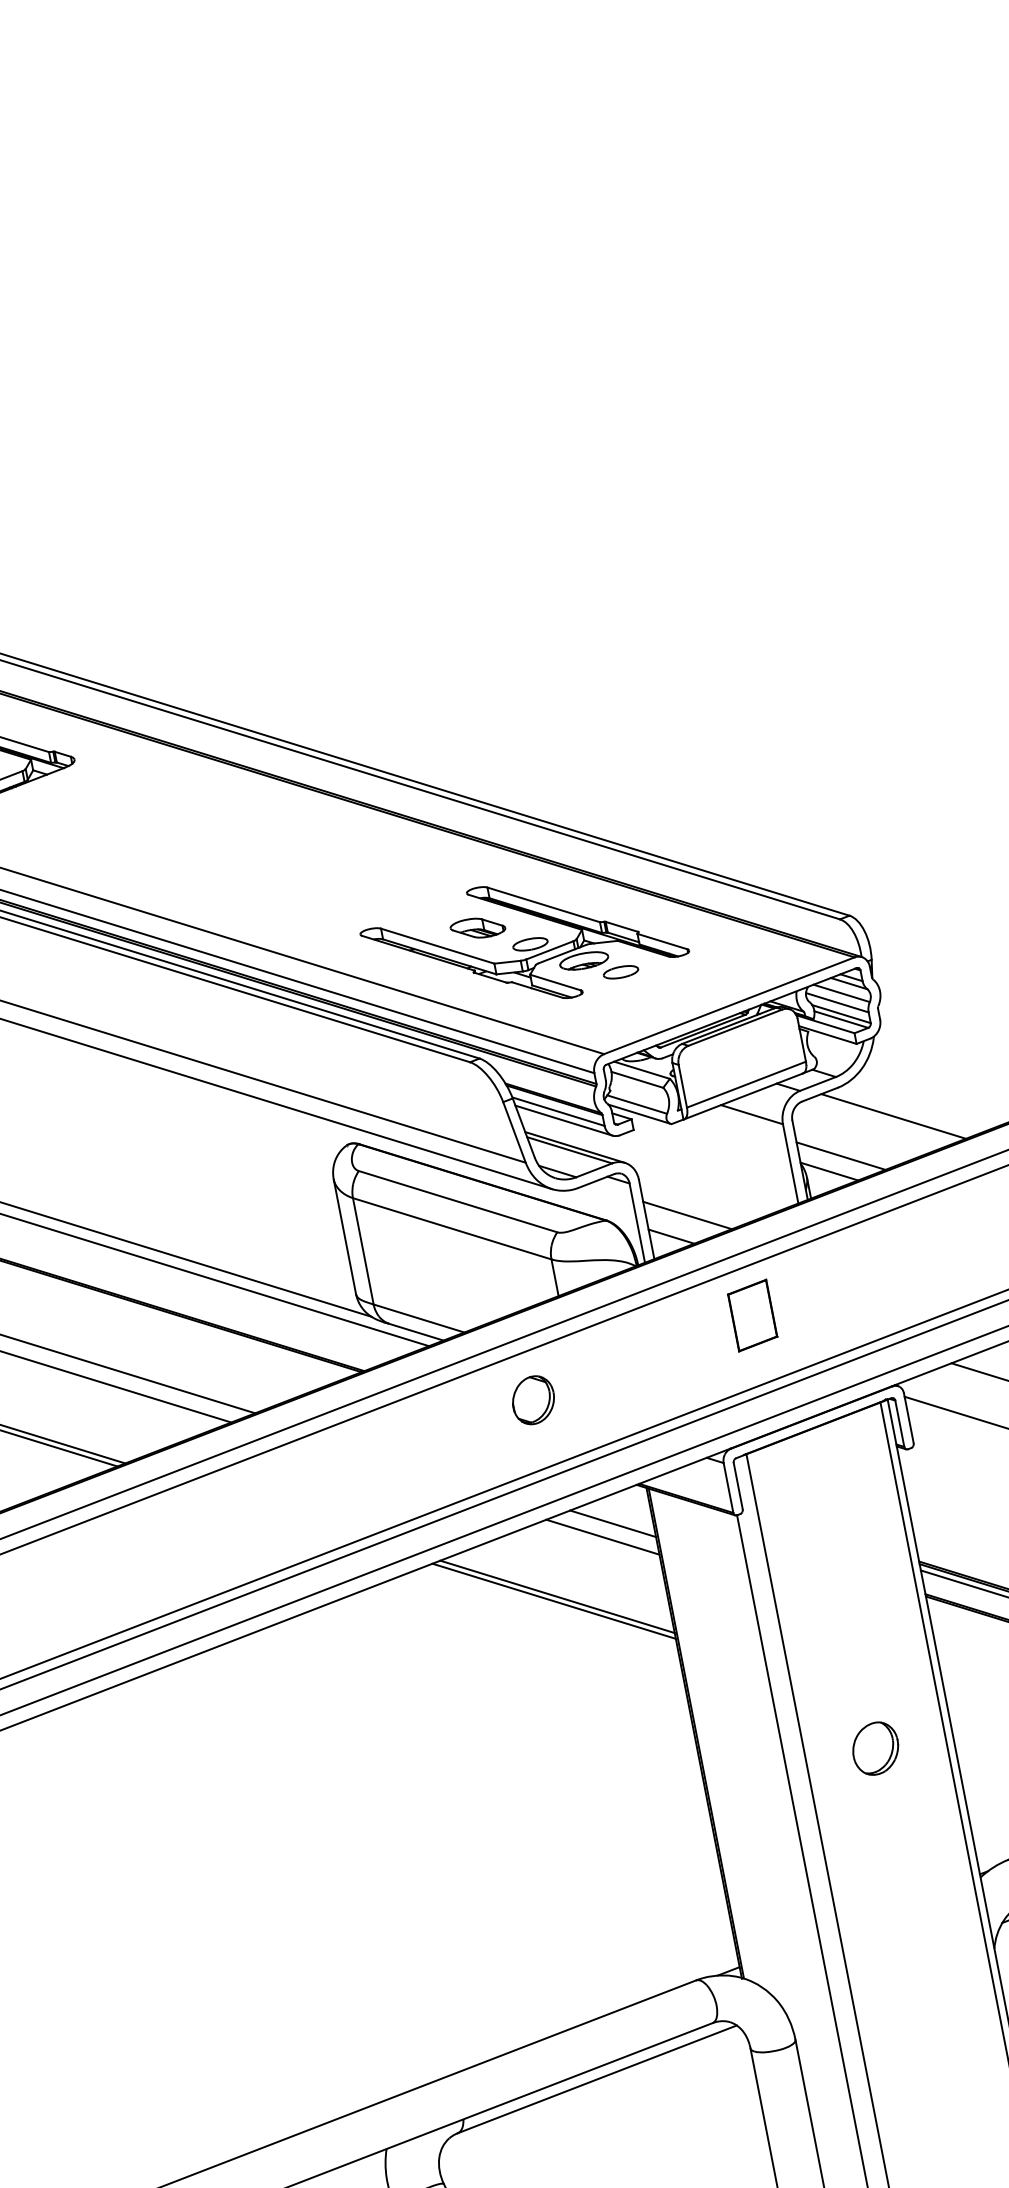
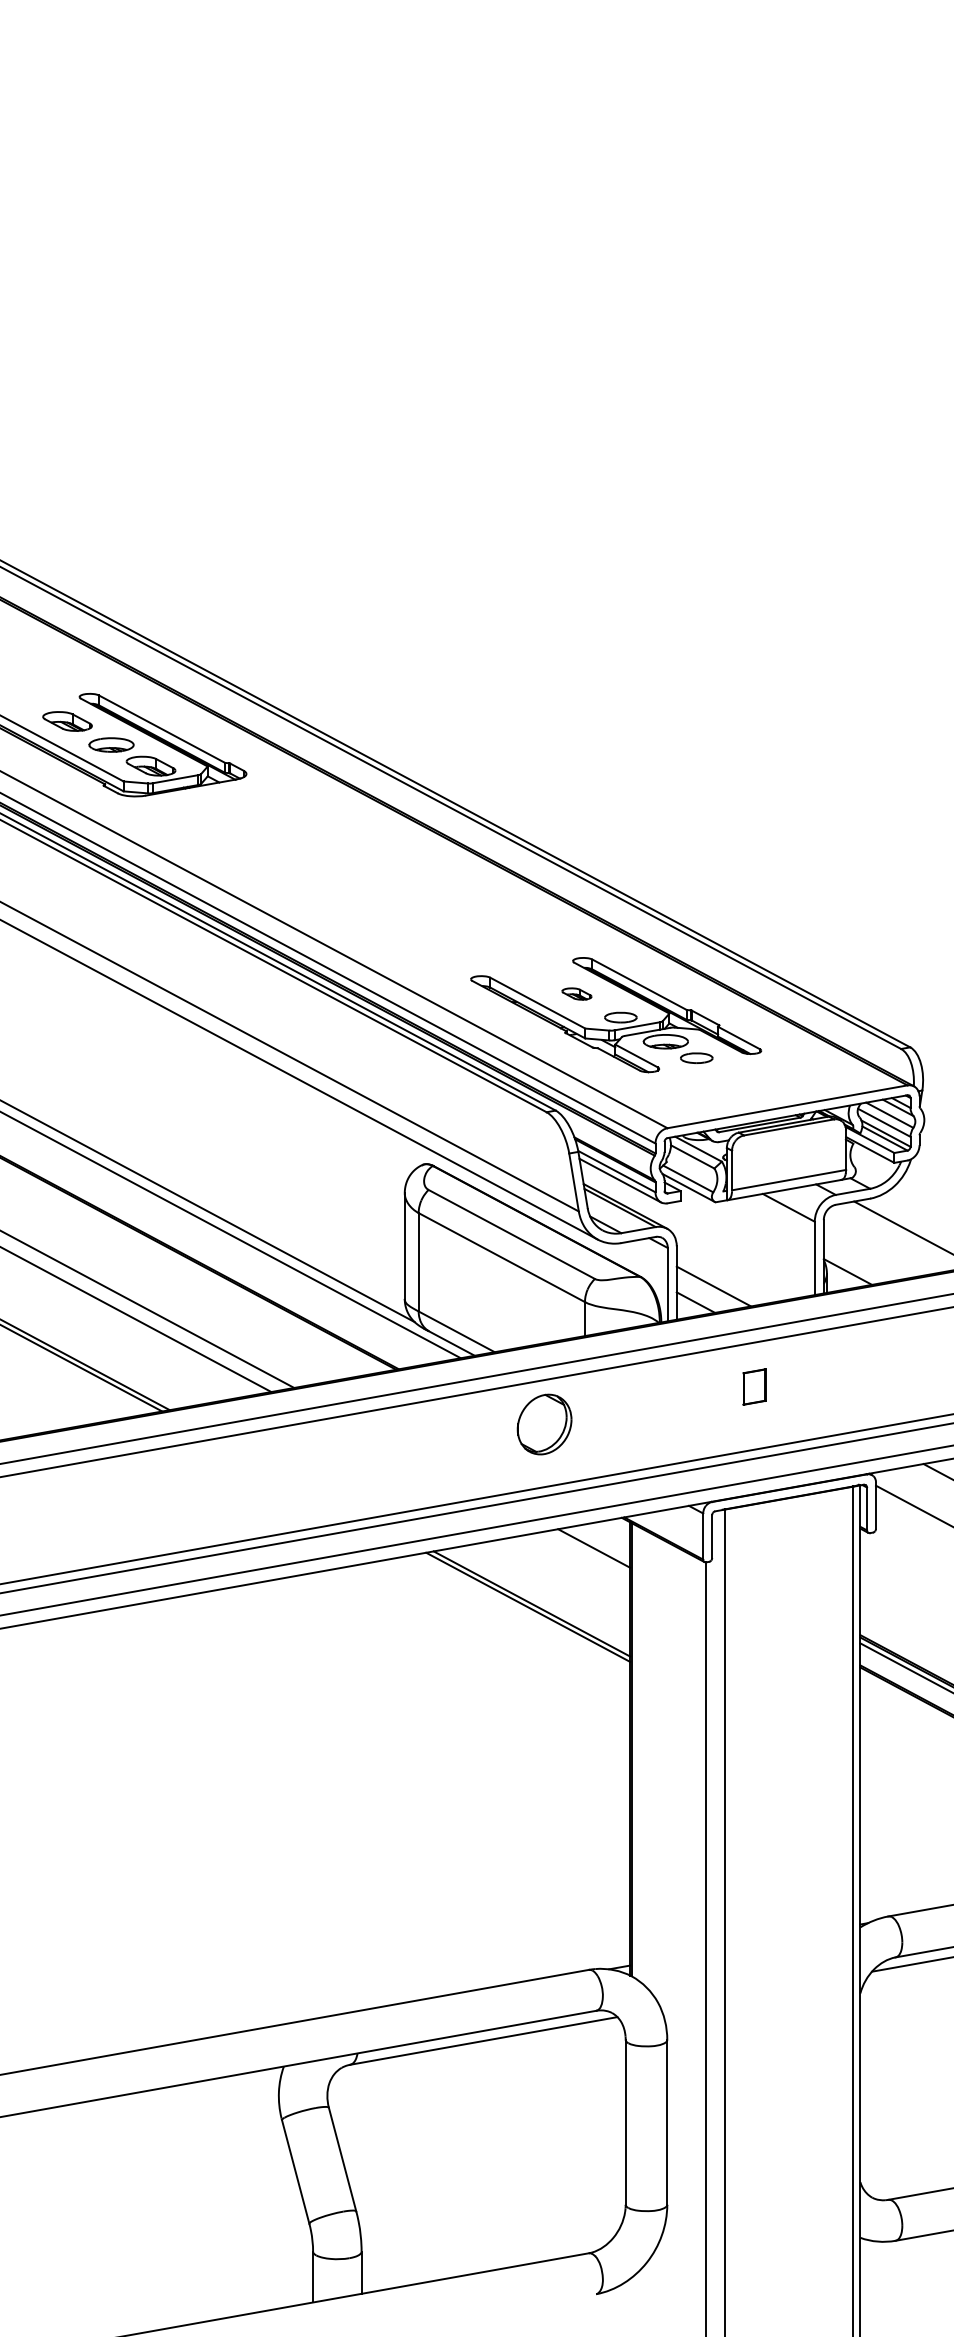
part: (477, 927) -> (576, 993), size x0.6
line: (840, 1156) -> (860, 1260), removed
part: (752, 1315) -> (754, 1386), size x0.6
part: (533, 1400) -> (544, 1424), size x1.4
line: (602, 1537) -> (582, 1558), removed
part: (875, 1748) -> (789, 1794), removed

